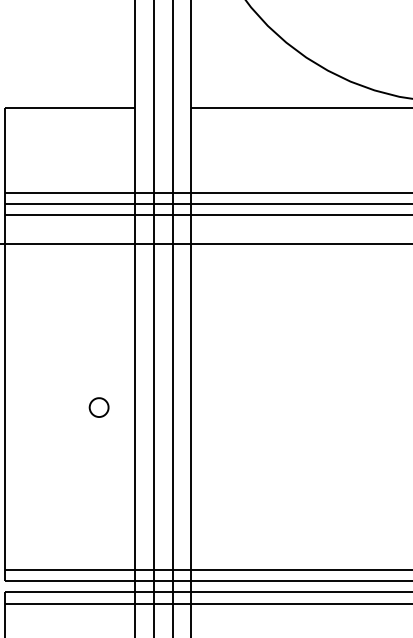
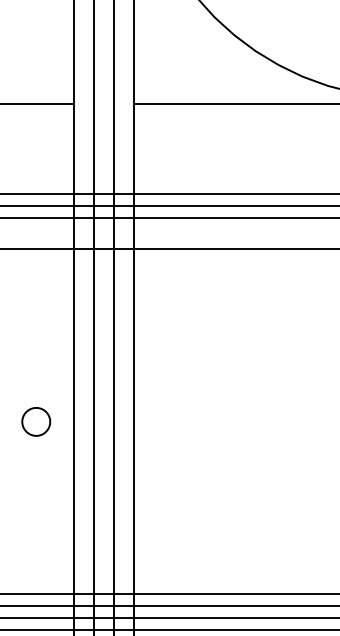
part: (98, 407) -> (35, 421), size x1.4

